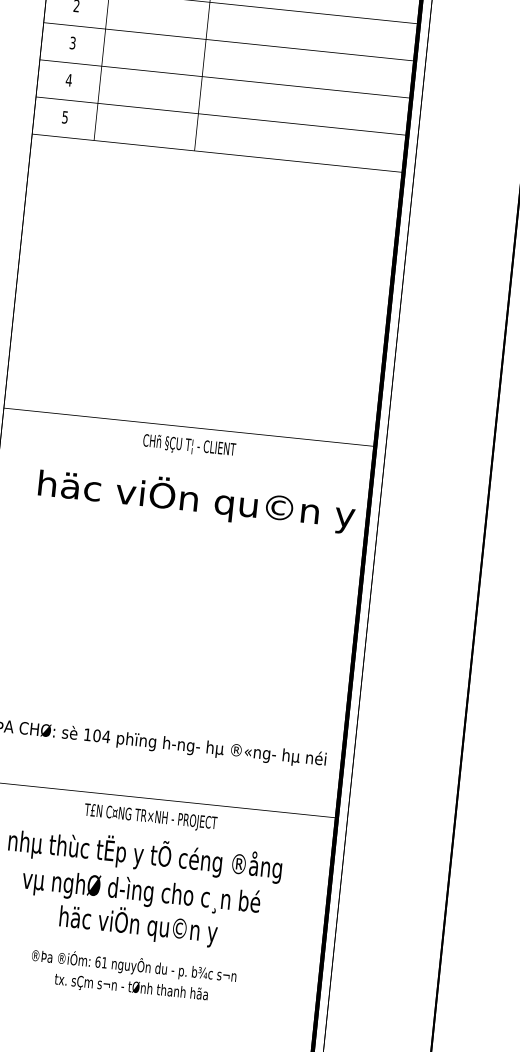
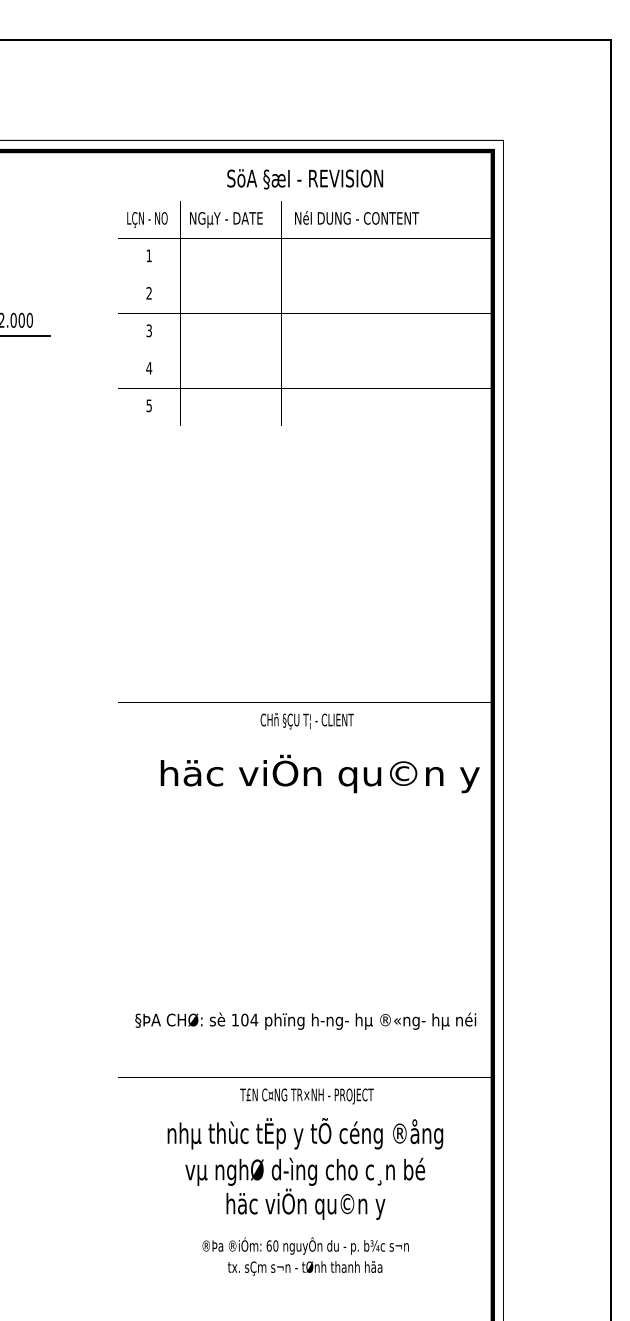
text: (104, 962) -> (275, 1245), 61 -> 60

